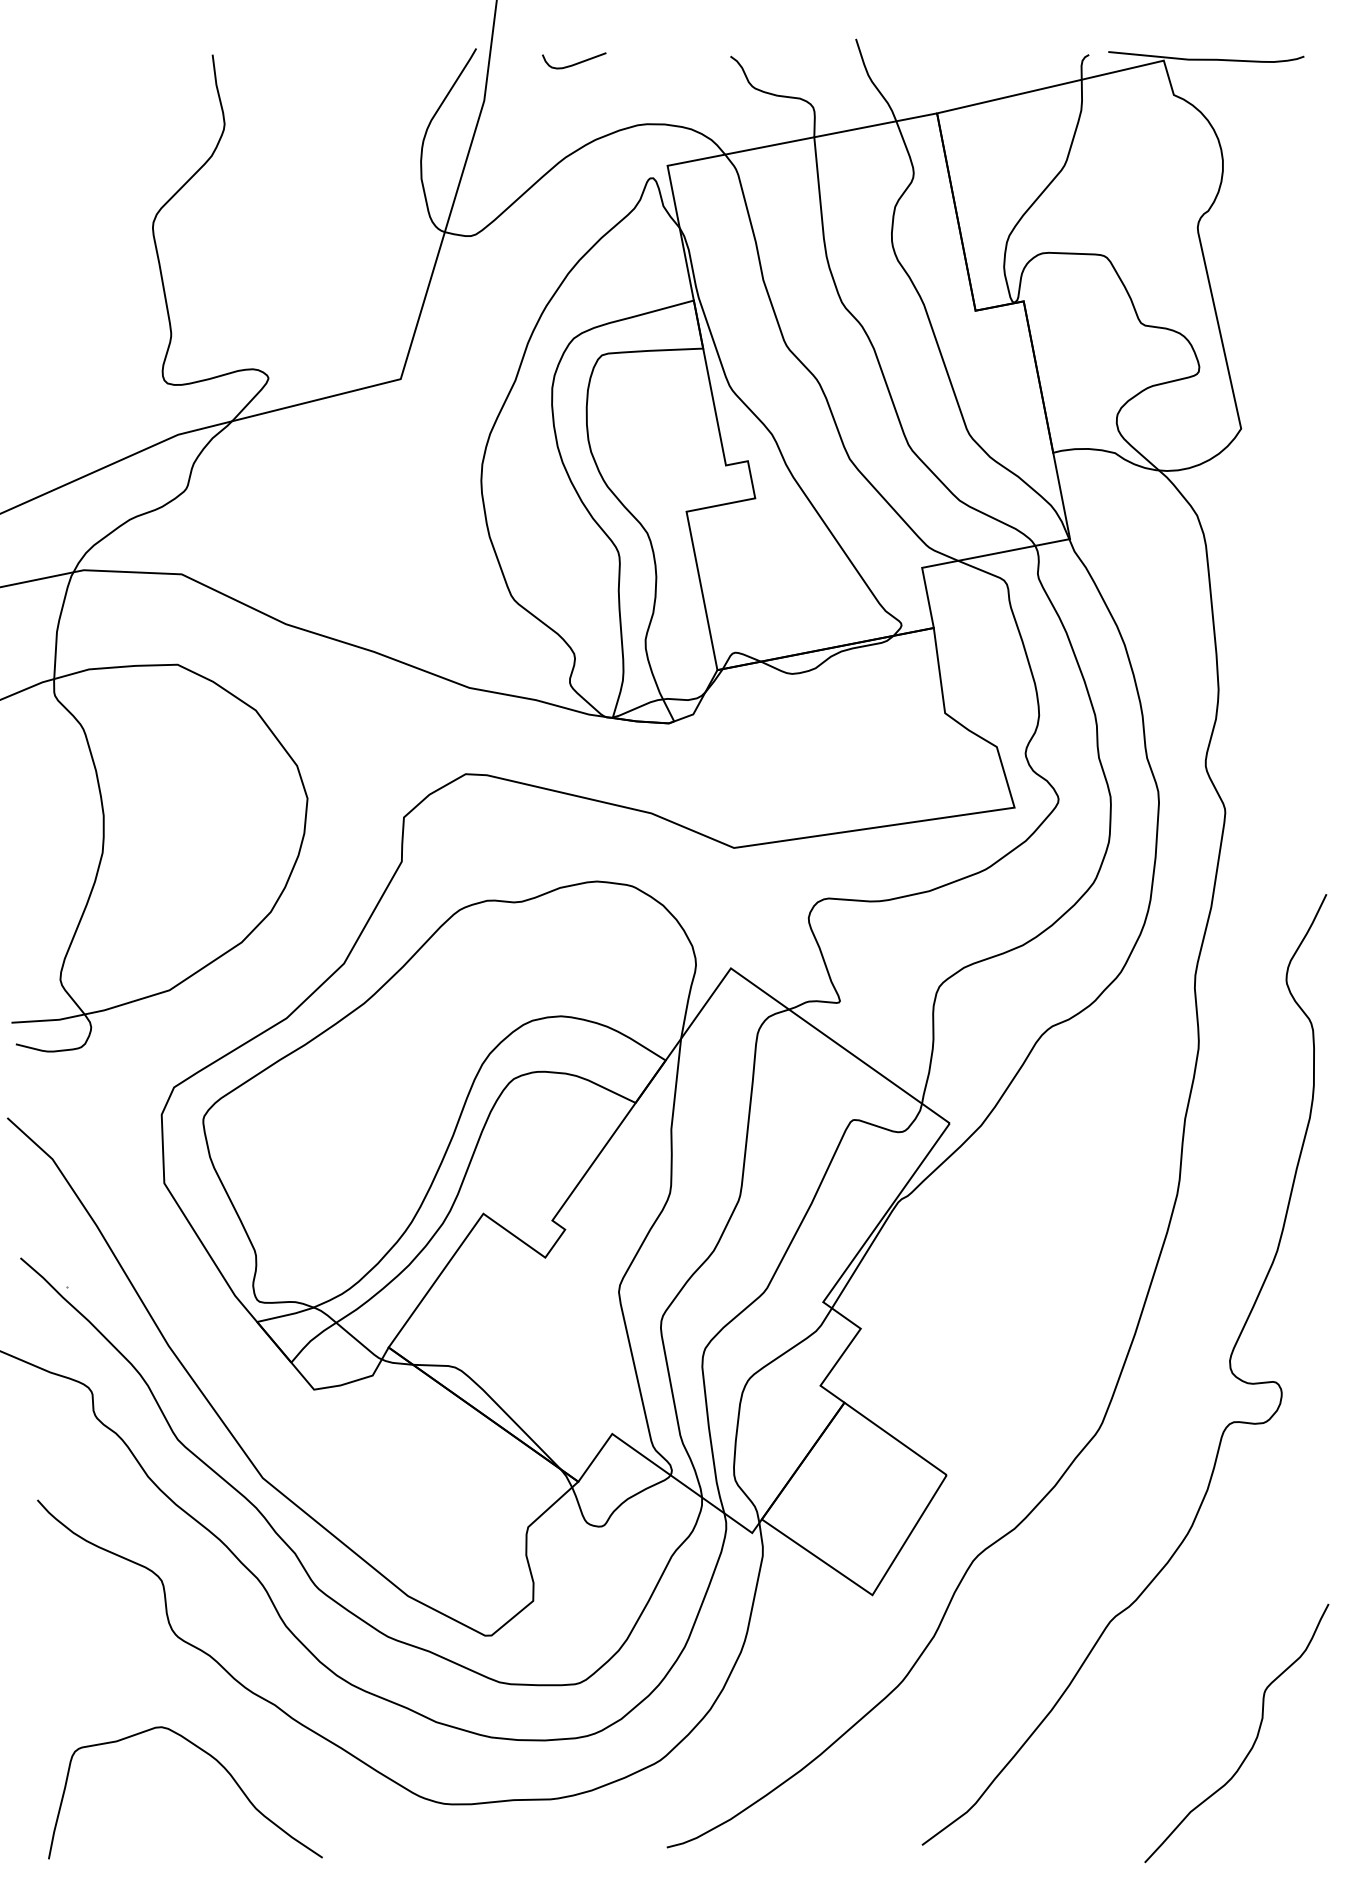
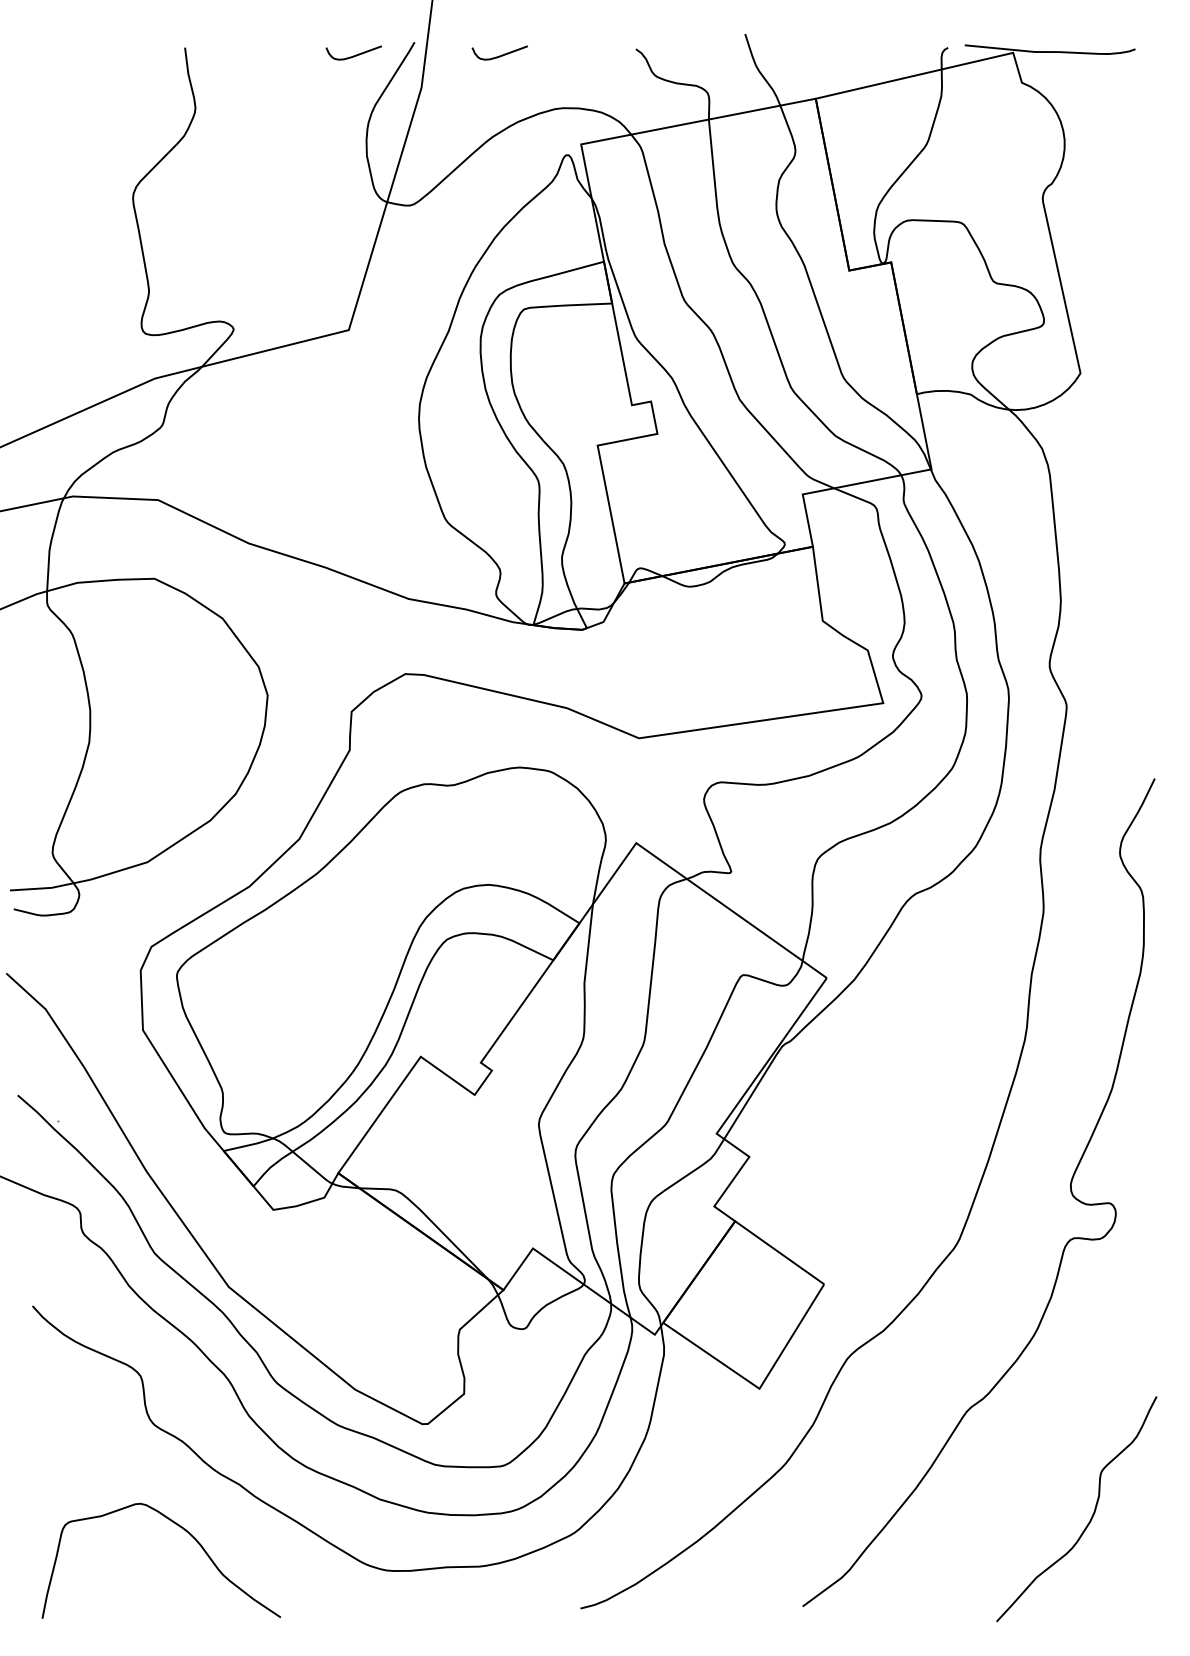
curve: (408, 62) -> (355, 54), added

